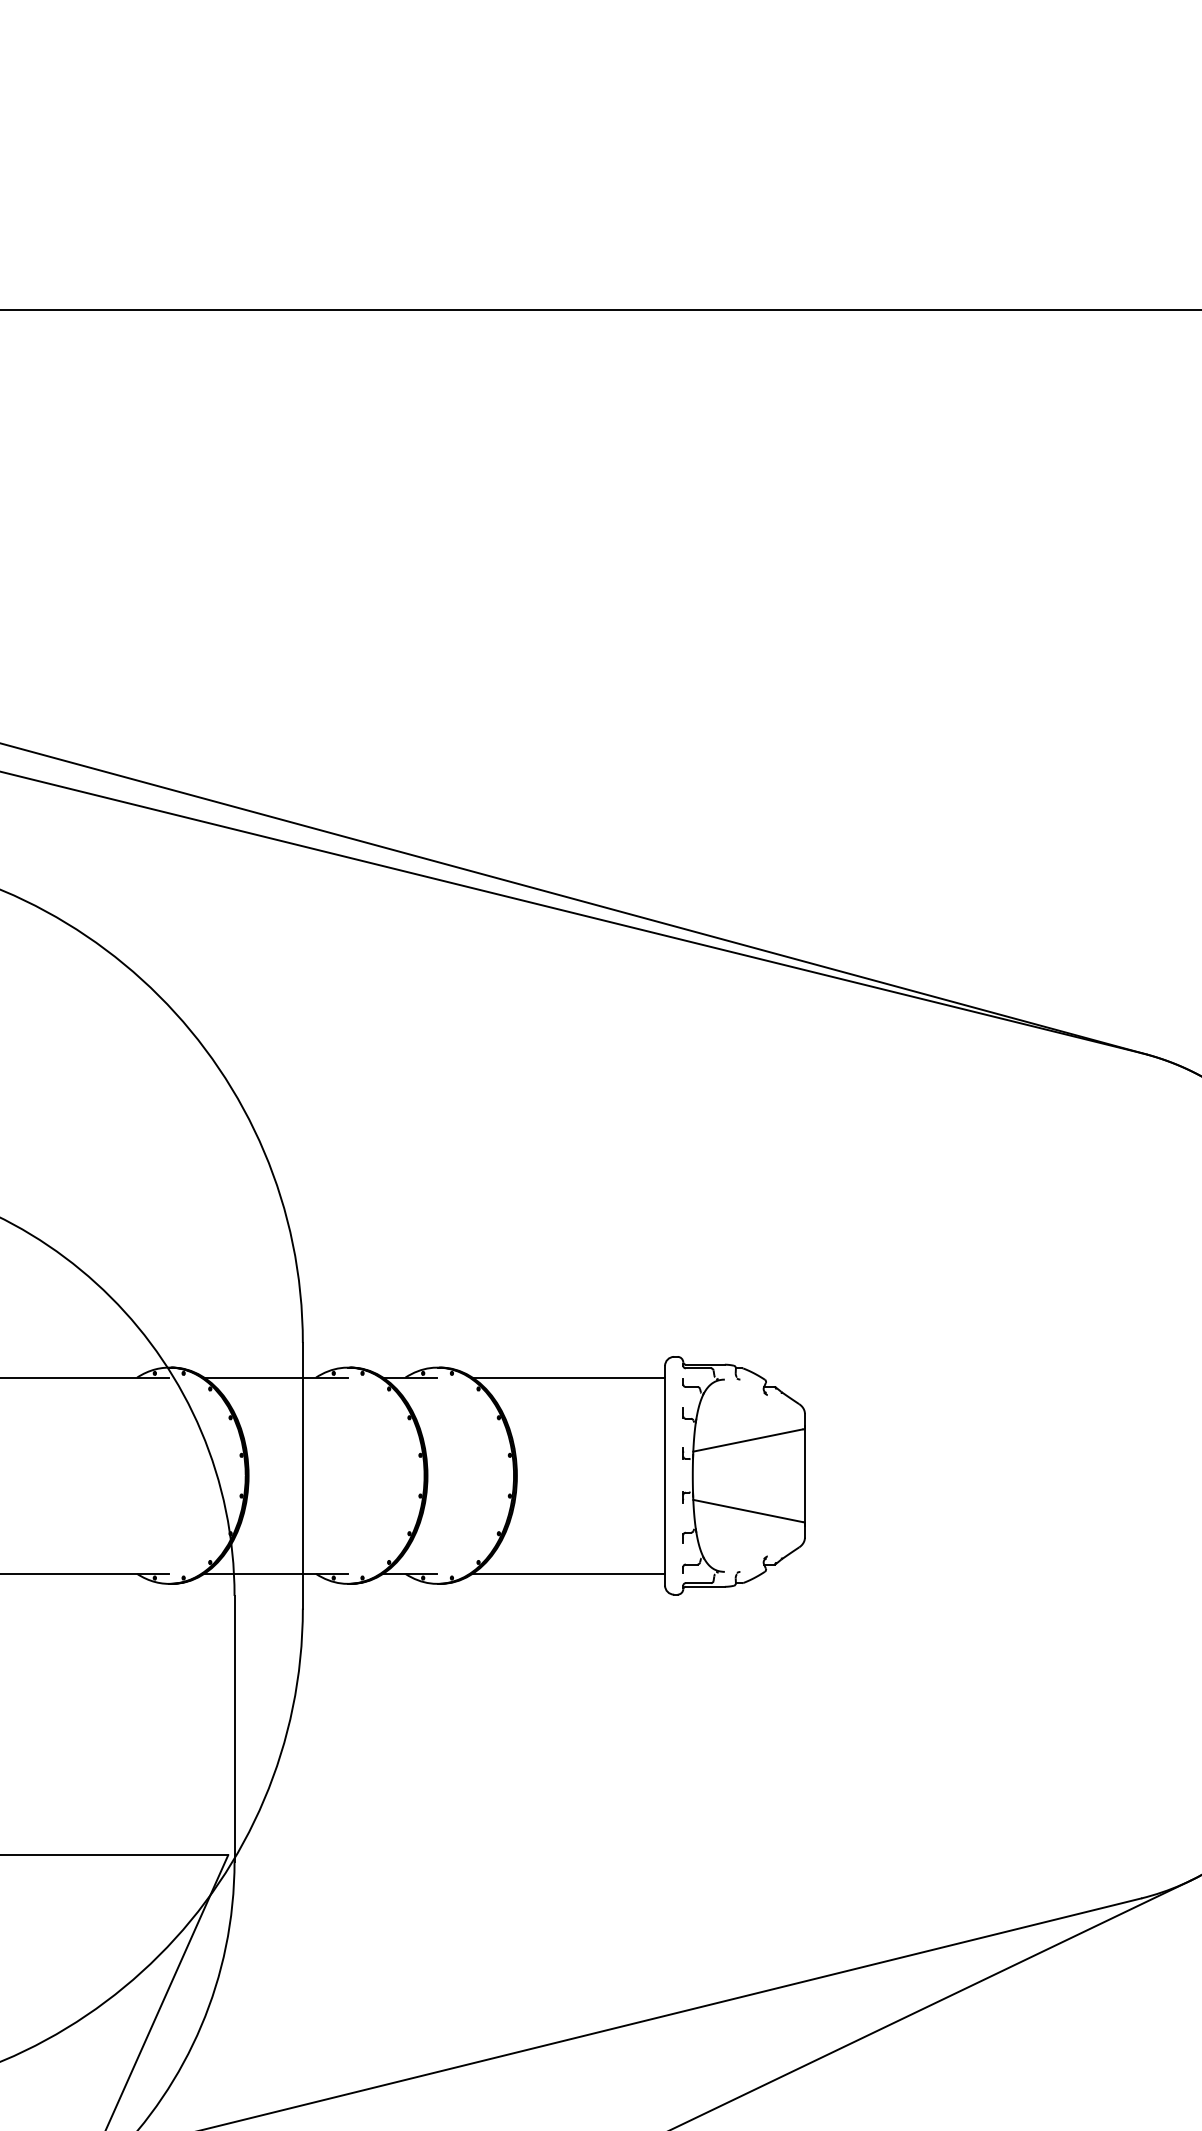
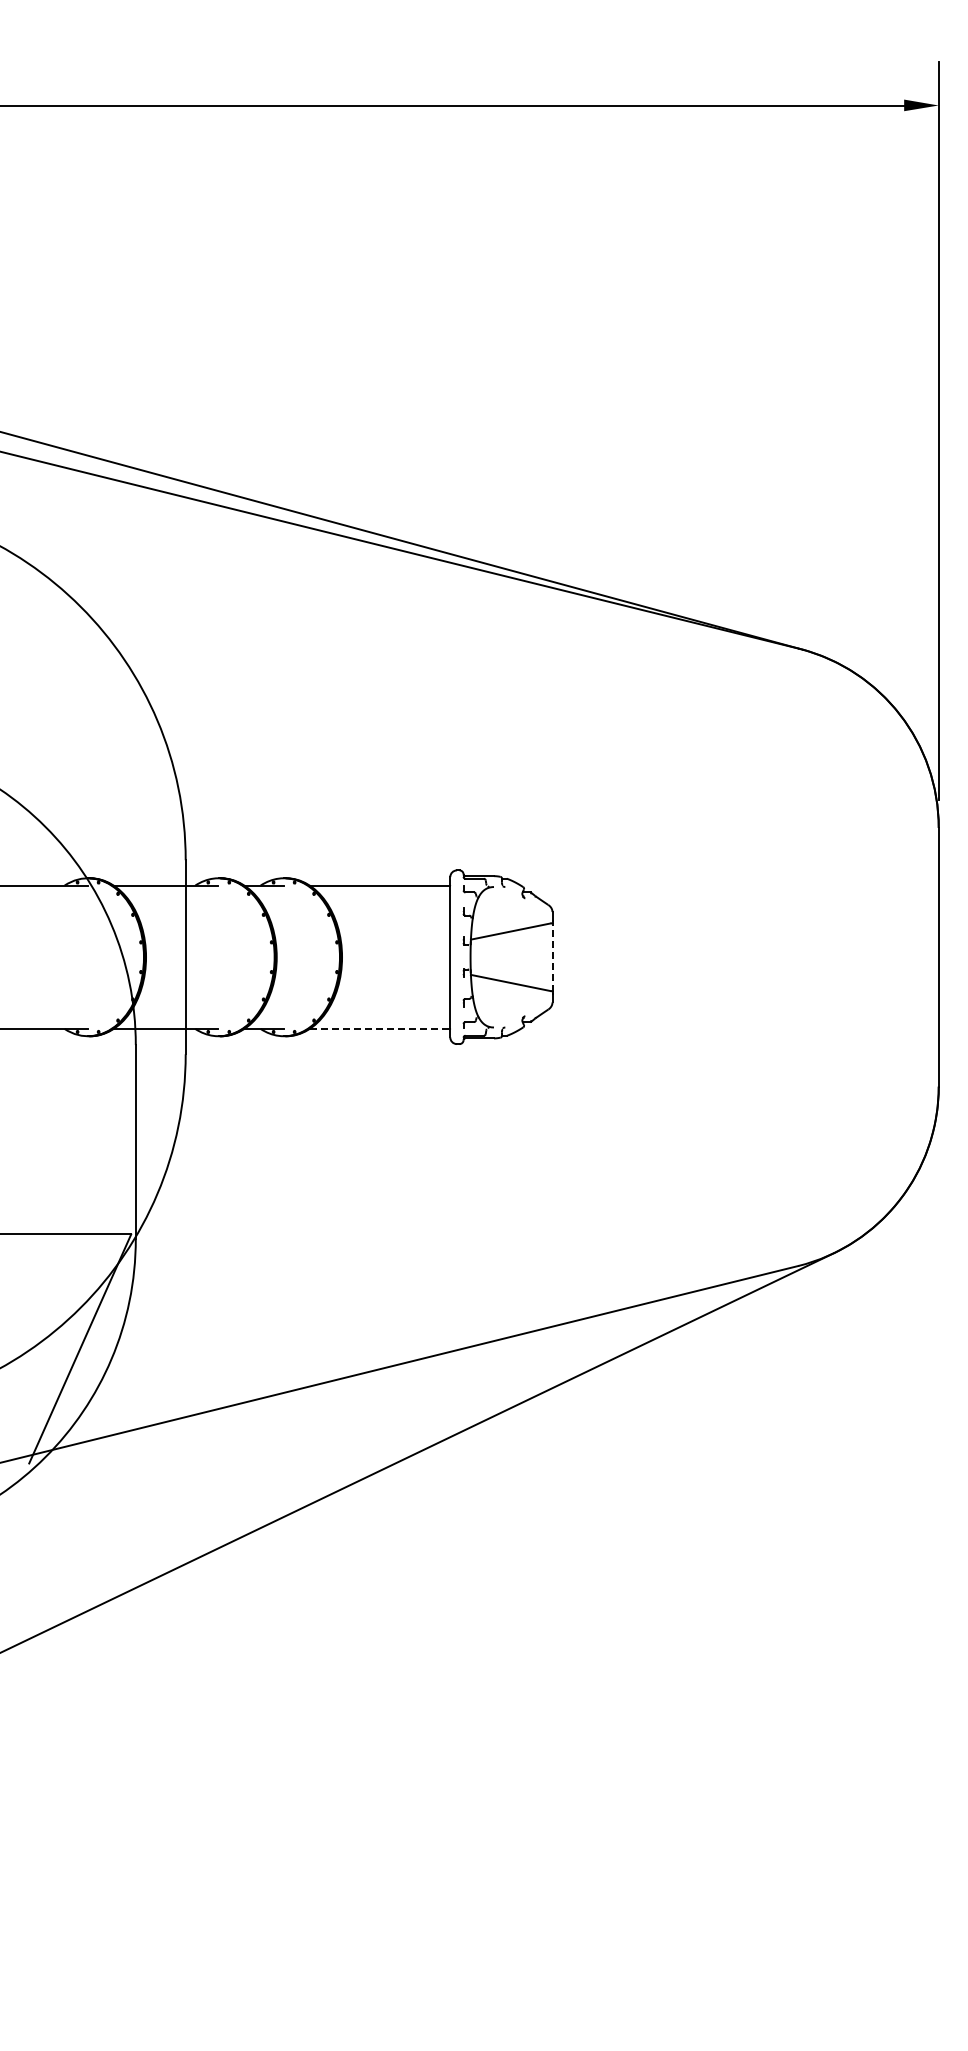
line: (804, 1476) -> (552, 957), solid -> dashed
line: (569, 1573) -> (380, 1028), solid -> dashed

